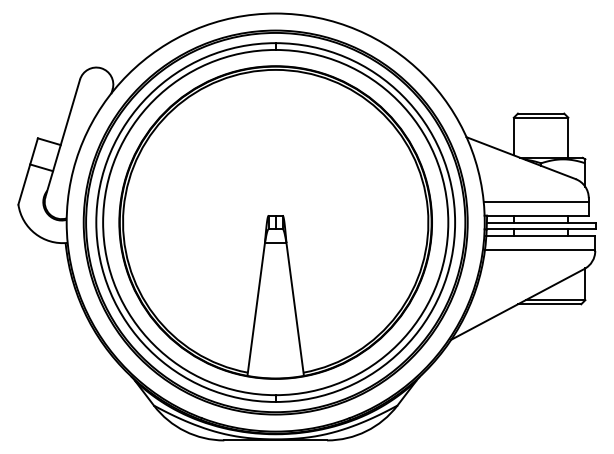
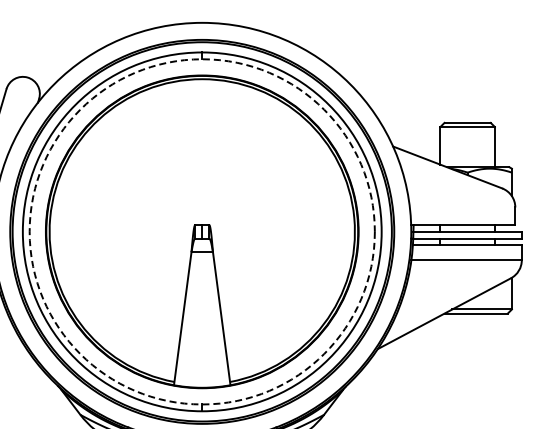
line: (535, 202) -> (462, 211), removed
circle: (275, 222) -> (202, 231), solid -> dashed

